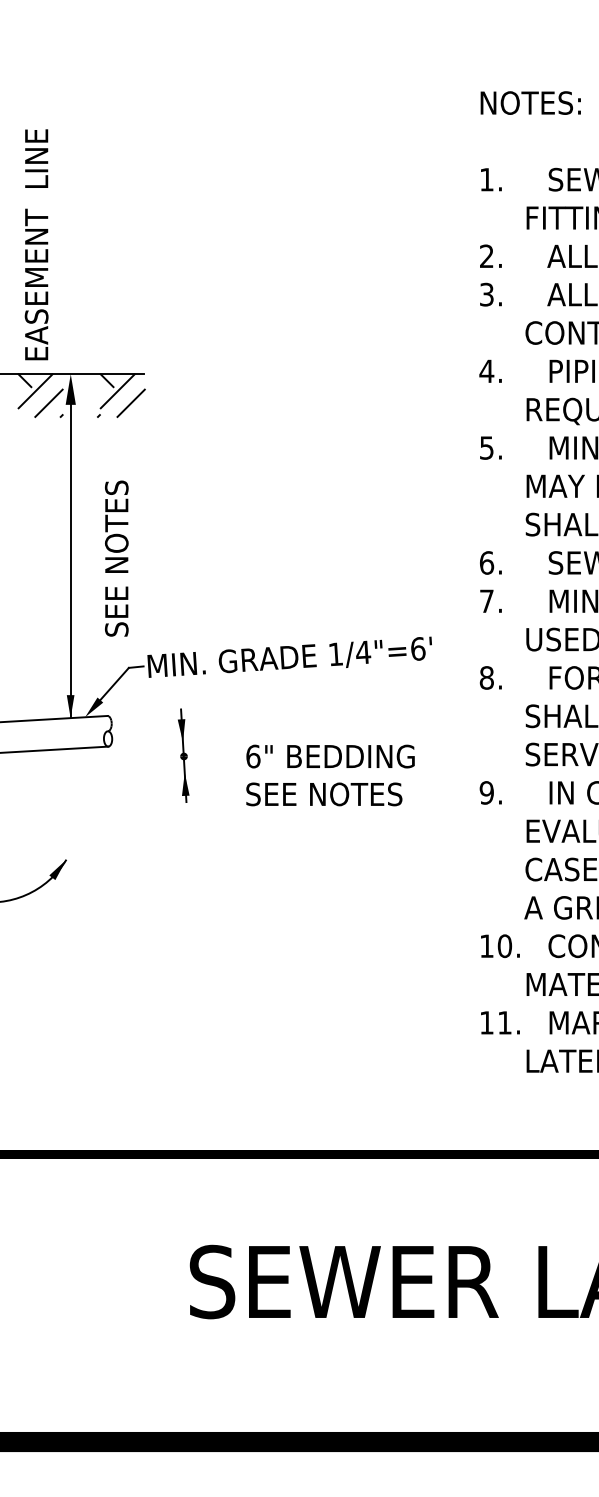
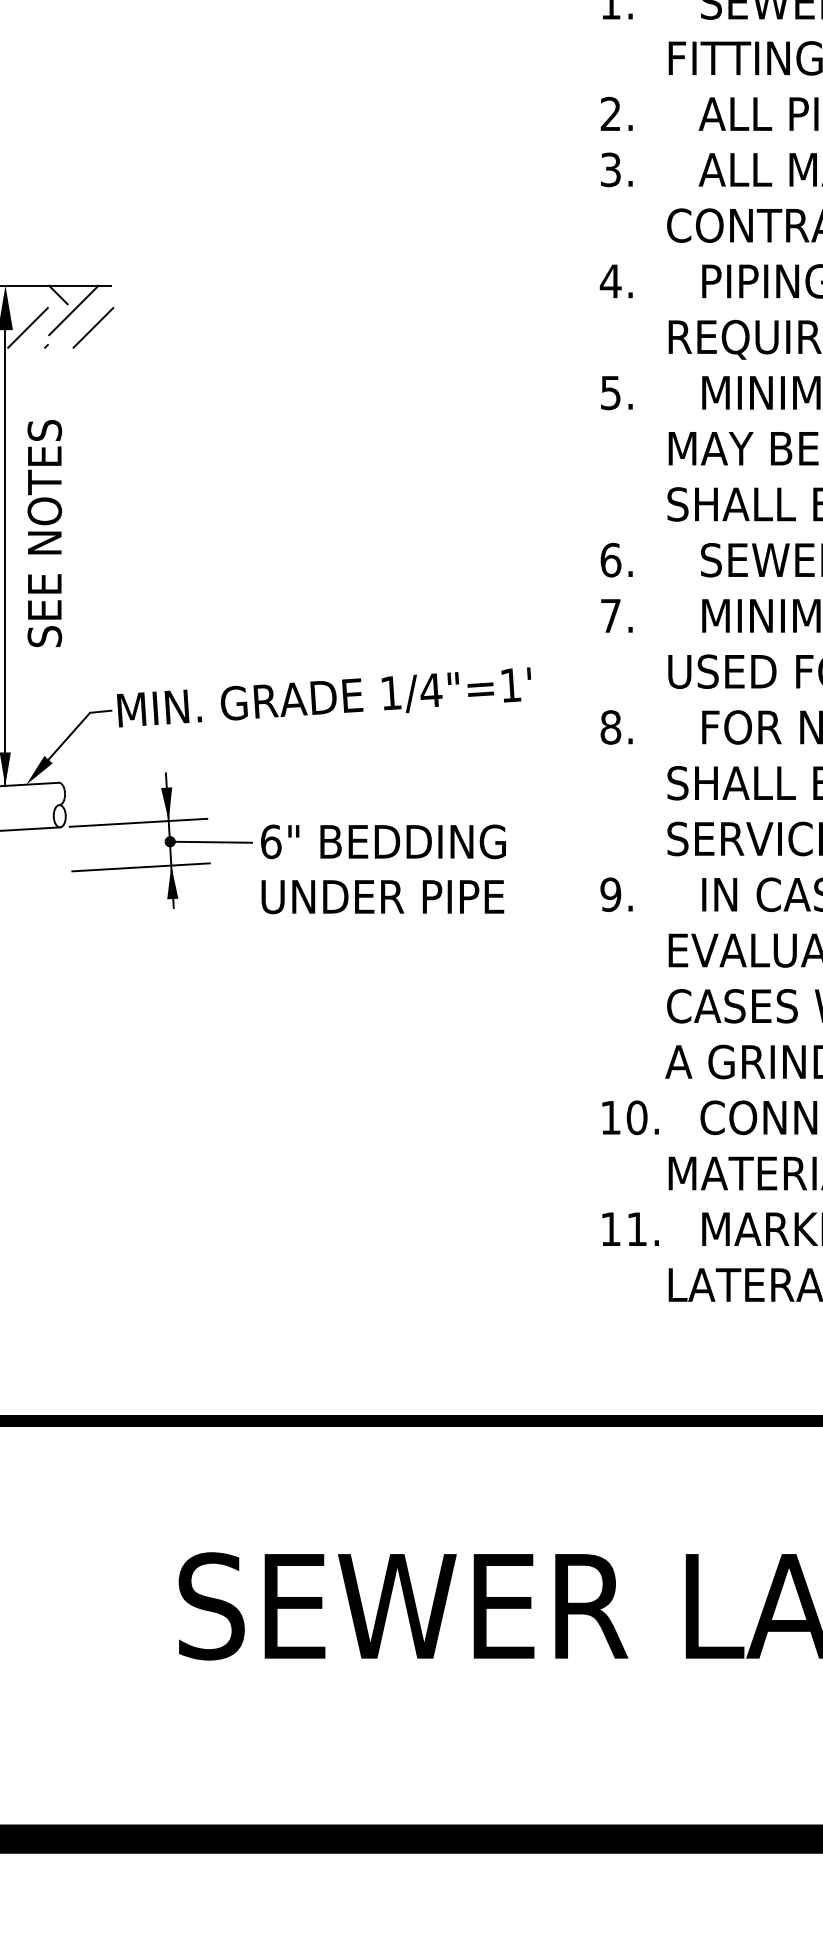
line: (85, 402) -> (26, 326), added
text: (116, 558) -> (44, 533), moved
text: (418, 648) -> (511, 684), 1/4"=6' -> 1/4"=1'
line: (161, 743) -> (137, 822), added
line: (211, 756) -> (210, 841), added
line: (163, 773) -> (140, 866), added
text: (329, 794) -> (381, 897), SEE NOTES -> UNDER PIPE

